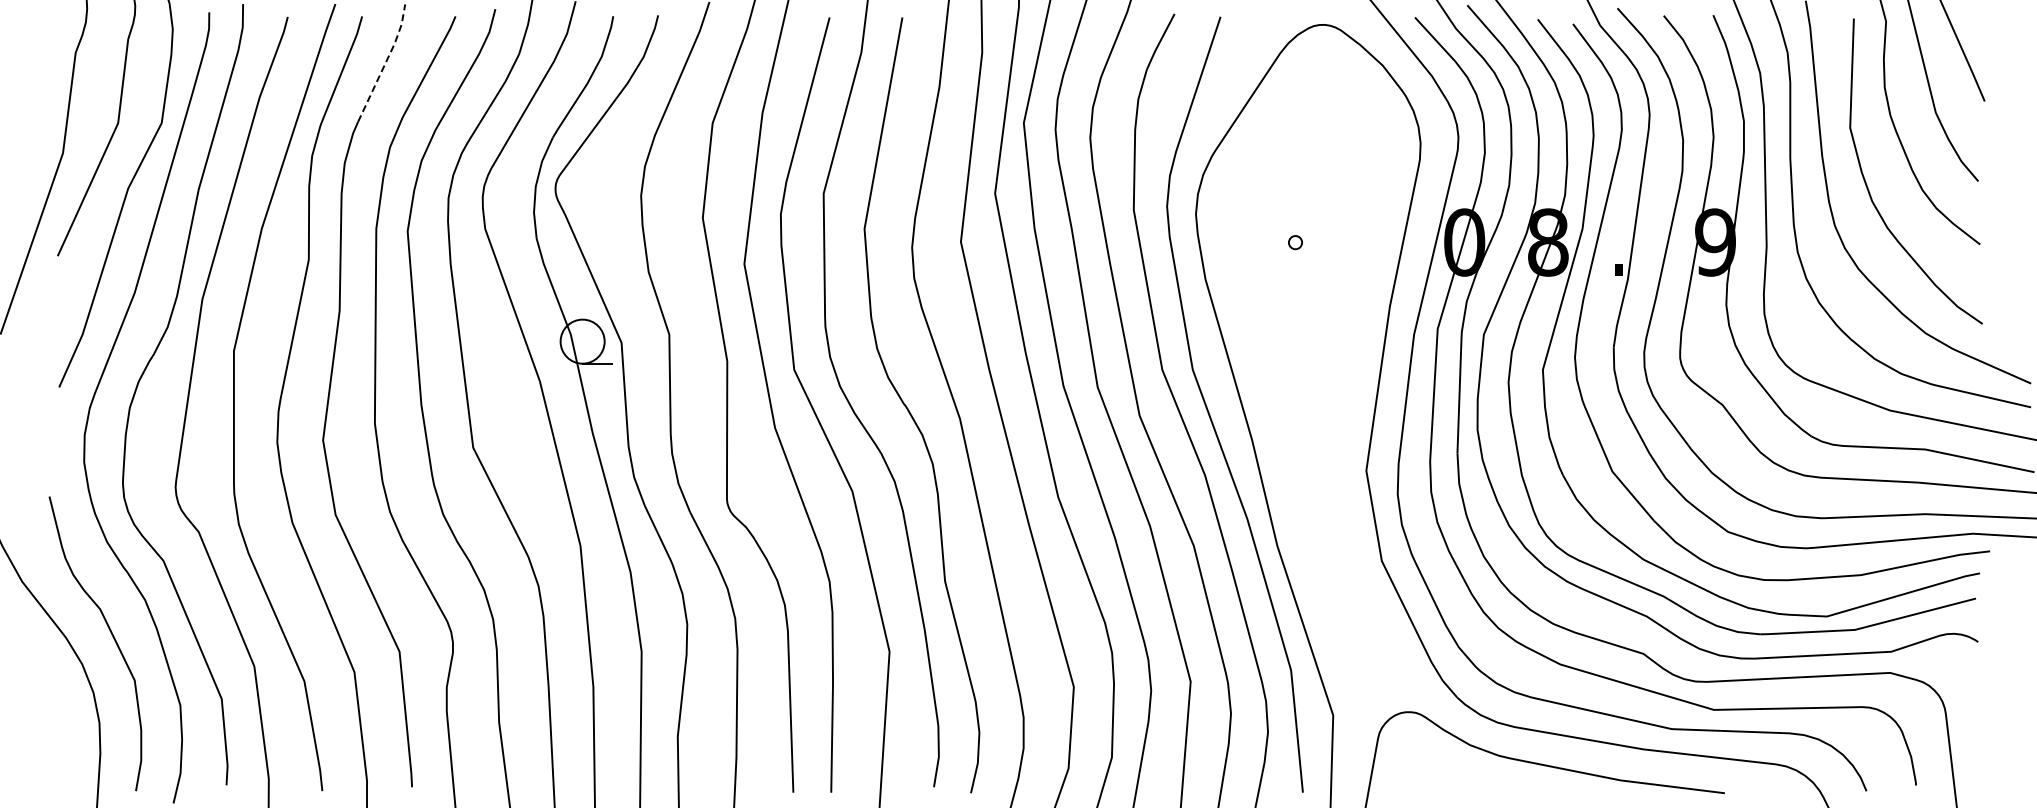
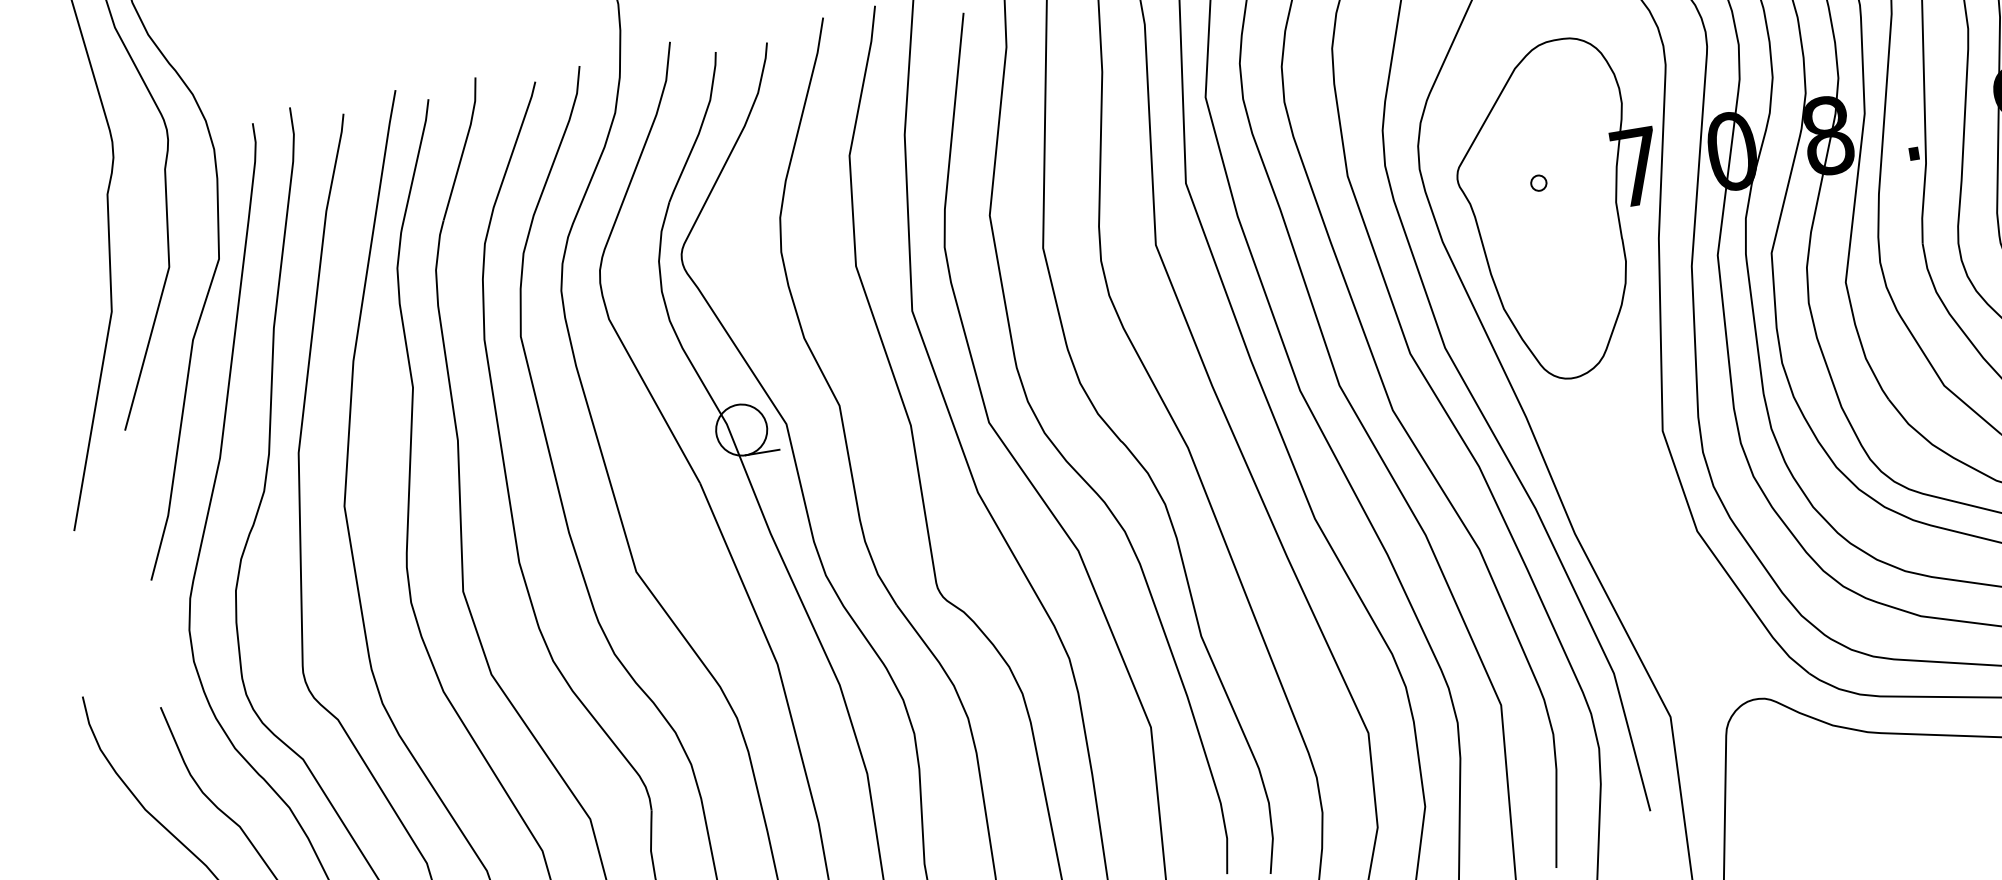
line: (385, 62) -> (463, 147), dashed -> solid
part: (1312, 268) -> (1563, 209), added

